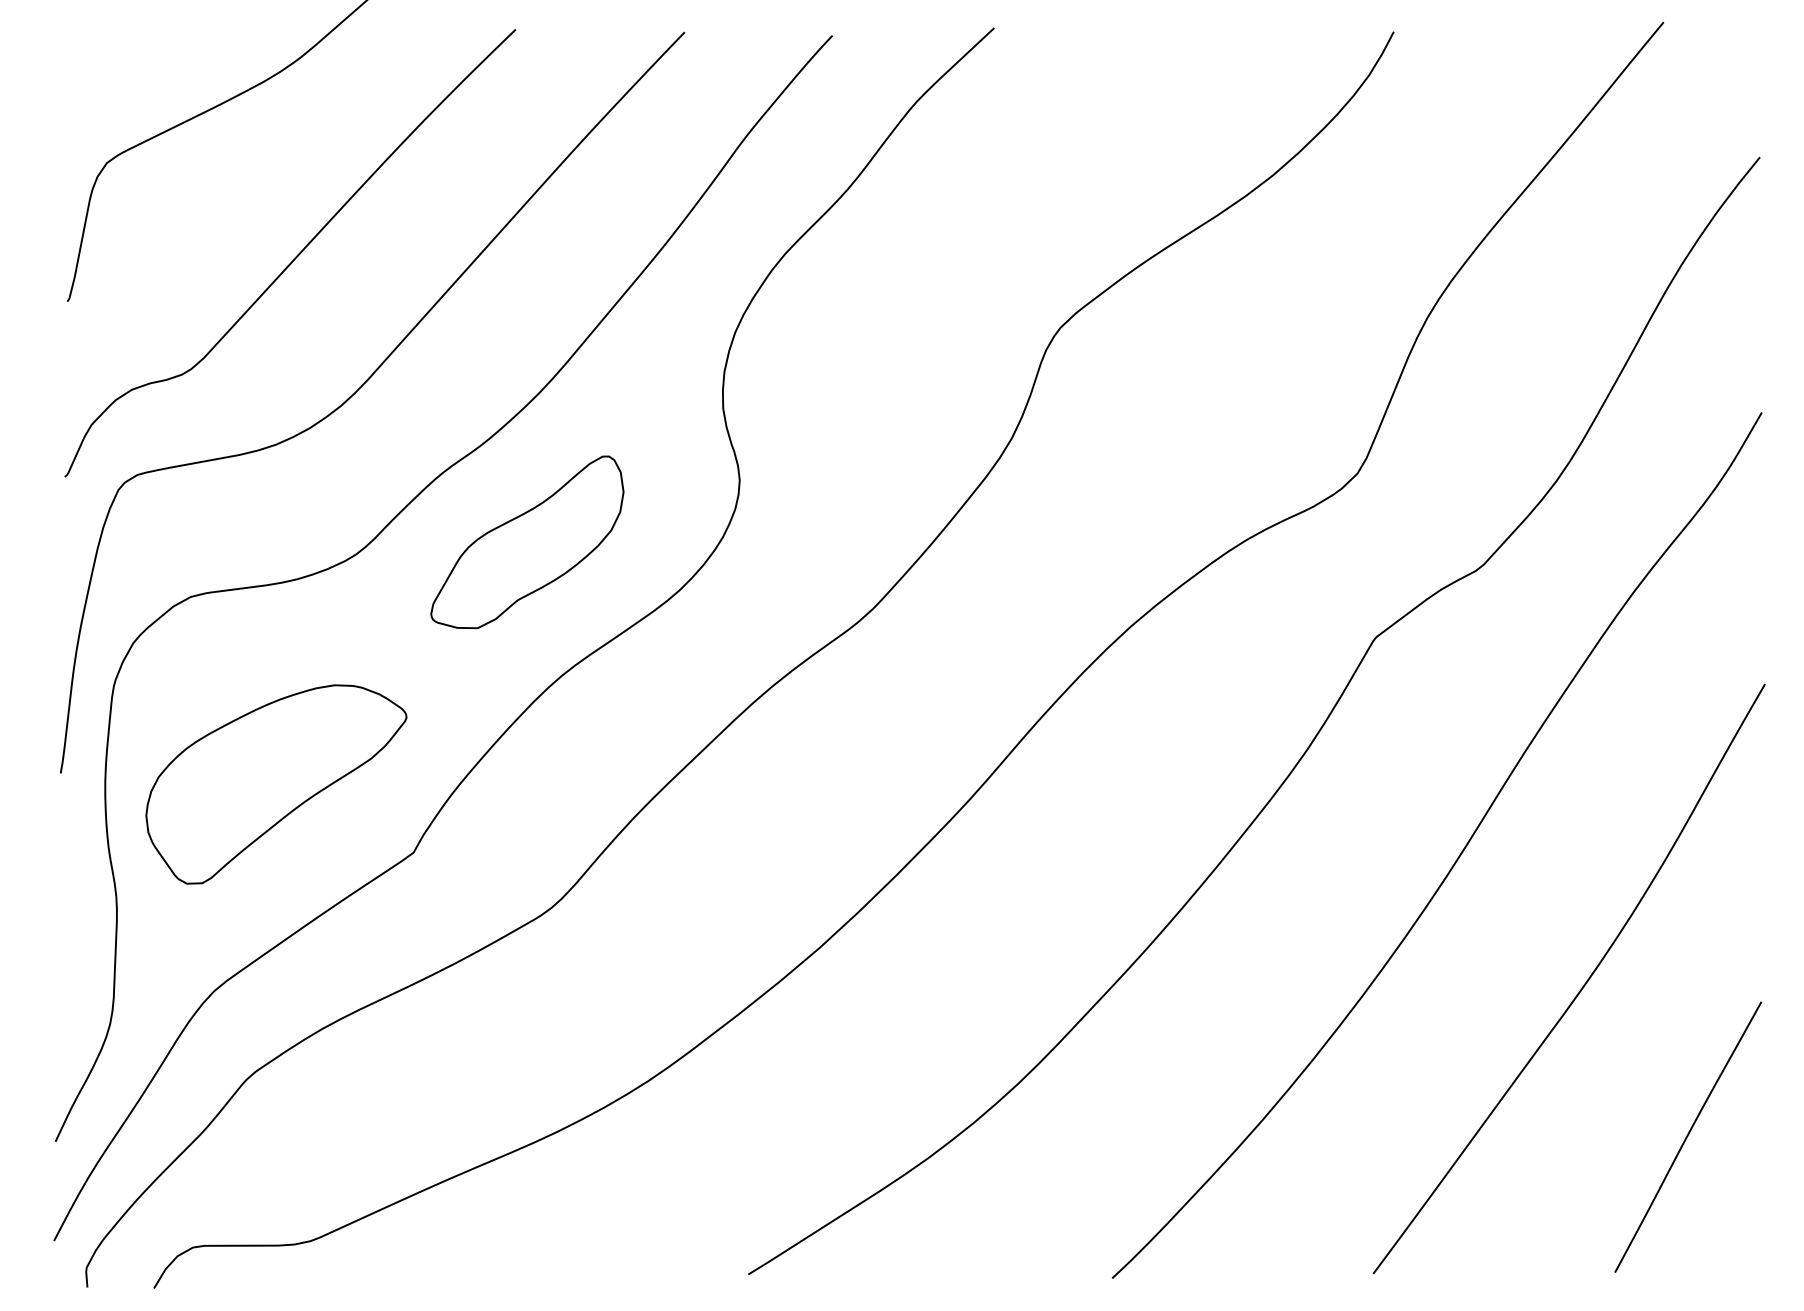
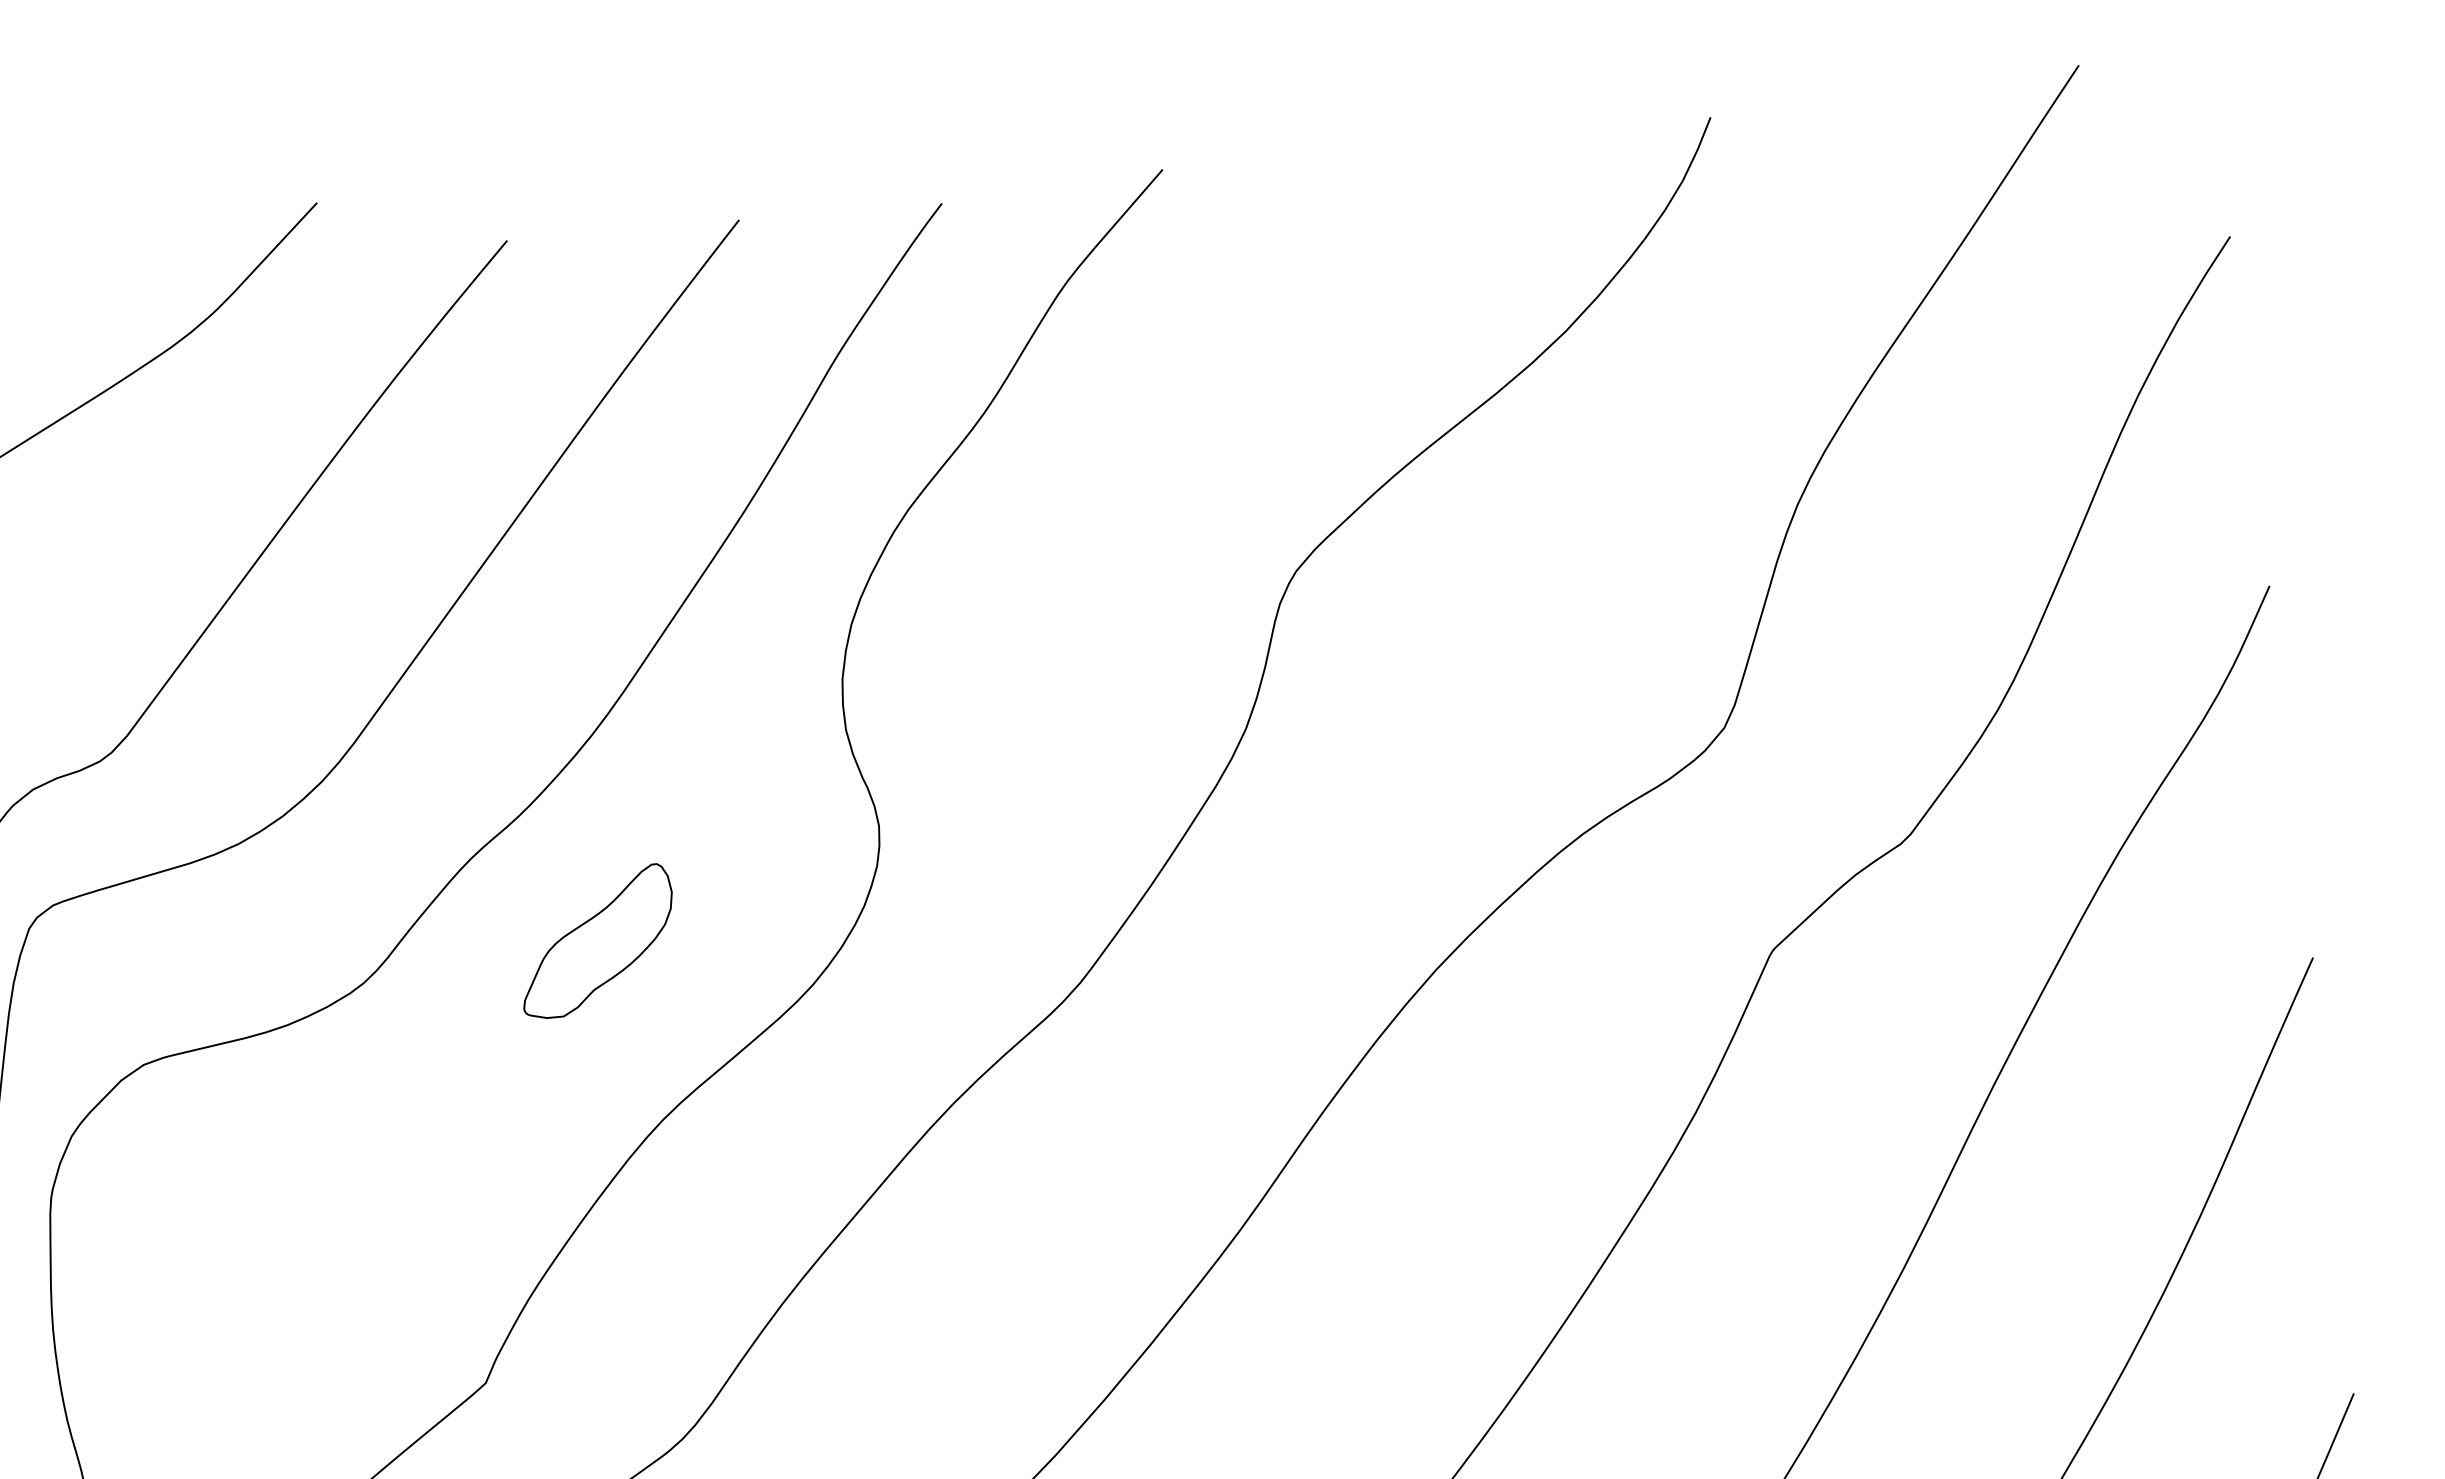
part: (527, 542) -> (597, 941), size x0.6
part: (276, 784) -> (288, 1309), removed

